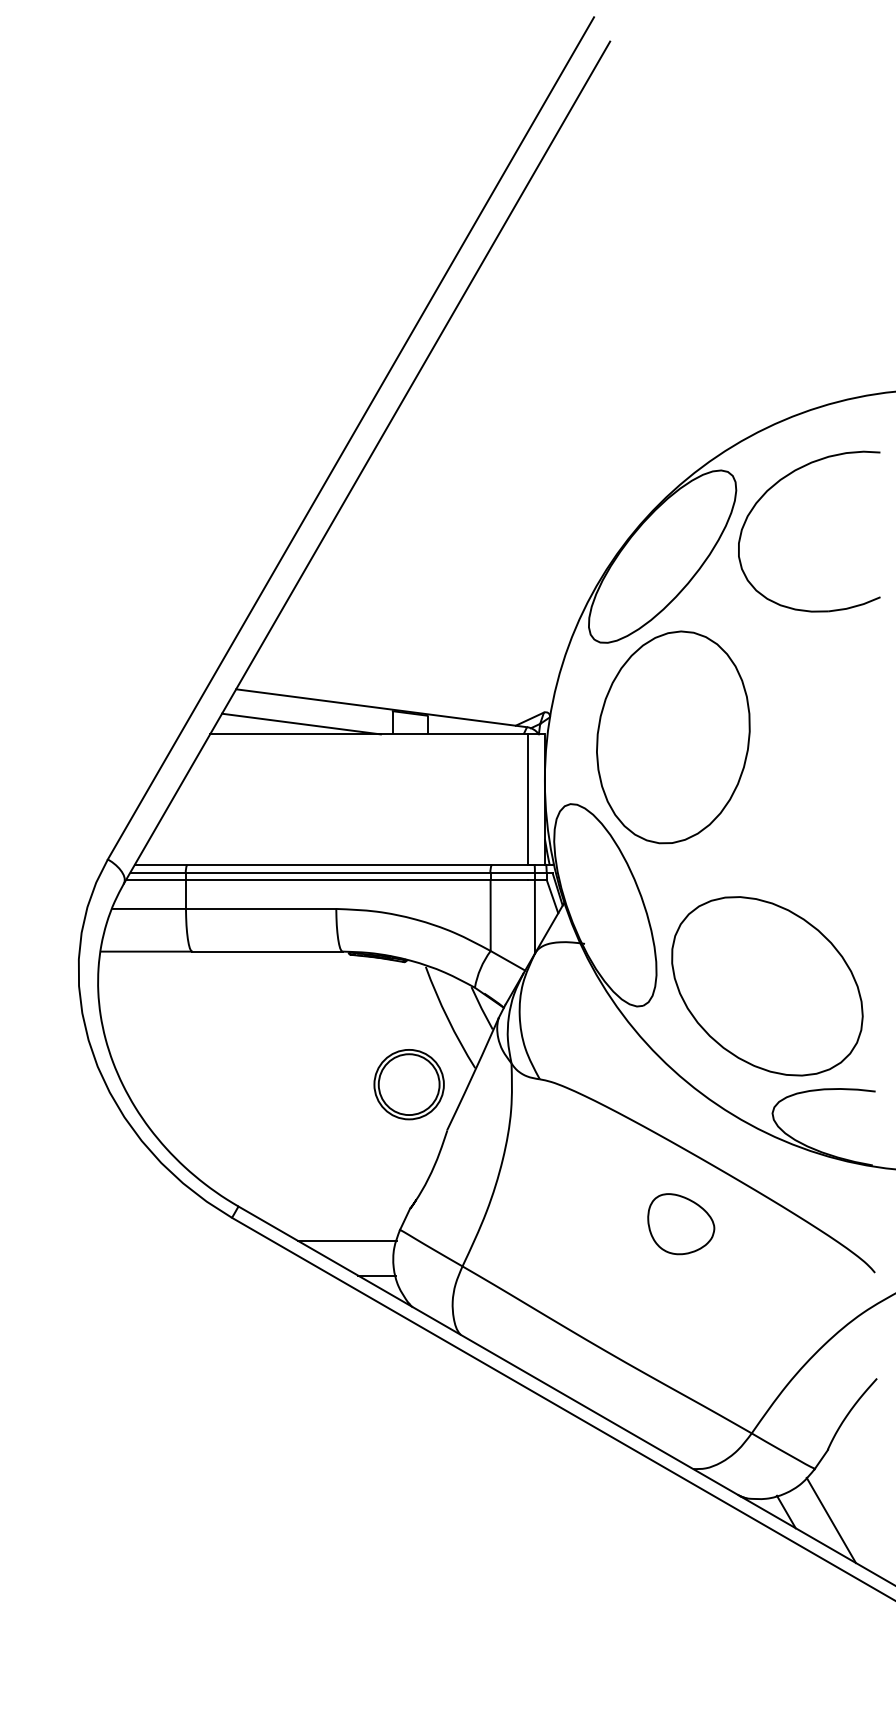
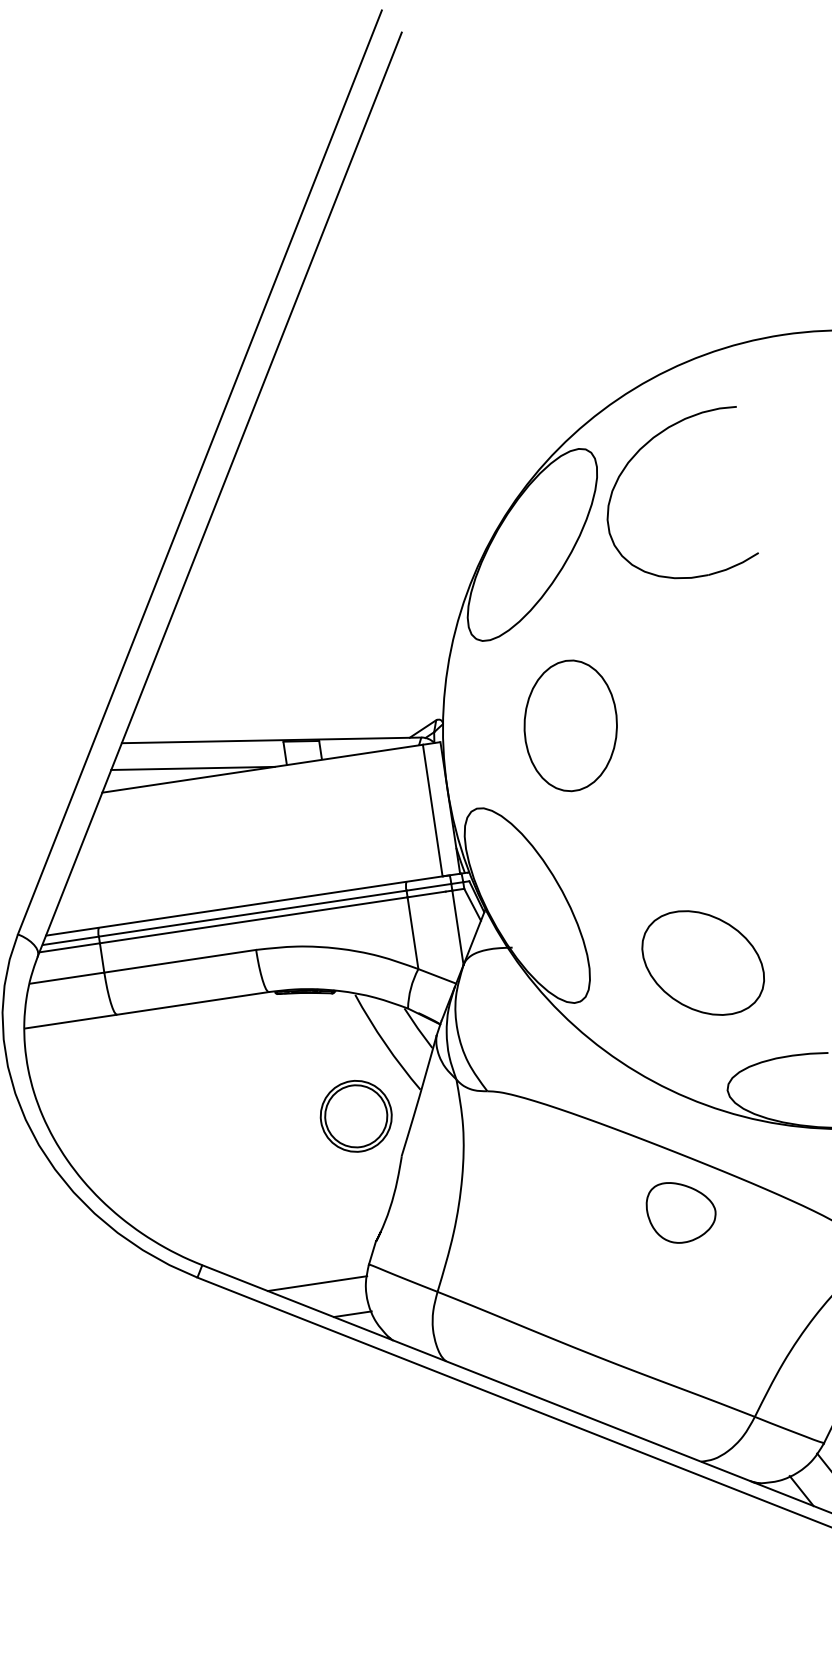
part: (673, 737) -> (570, 725), size x0.6
part: (767, 986) -> (703, 963), size x0.6
part: (681, 1224) -> (681, 1212), moved

